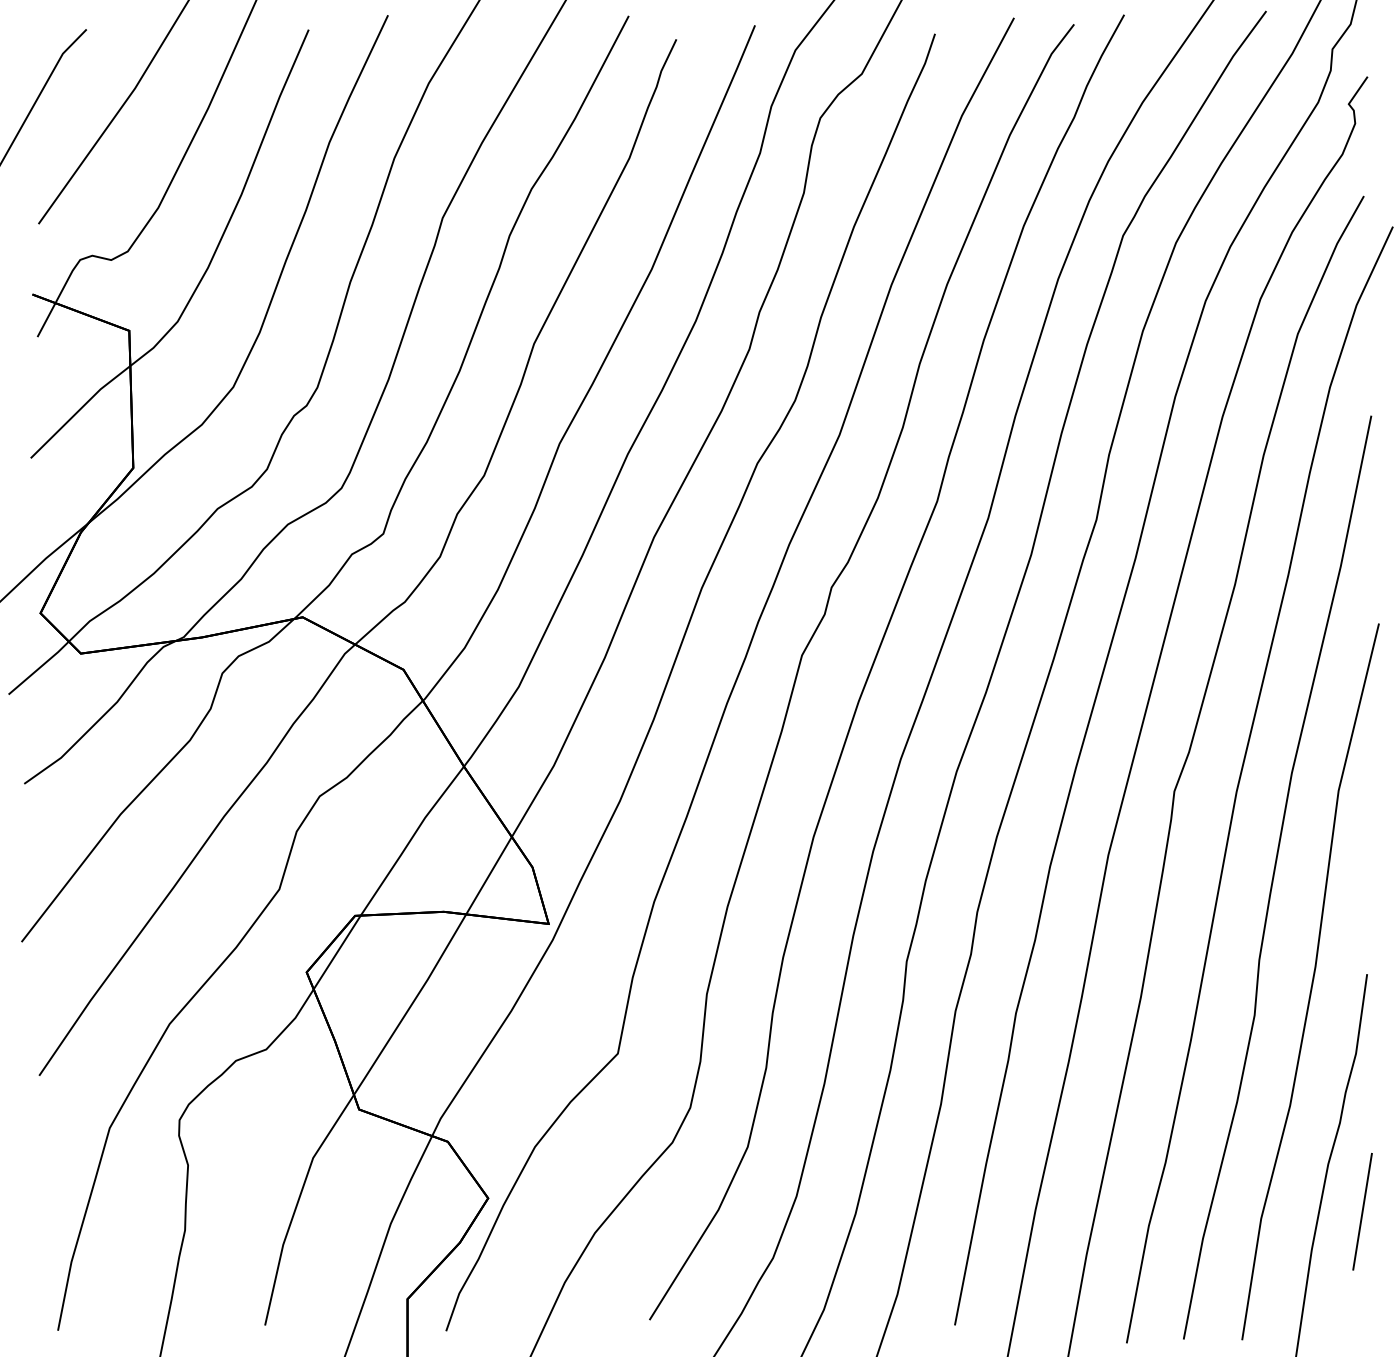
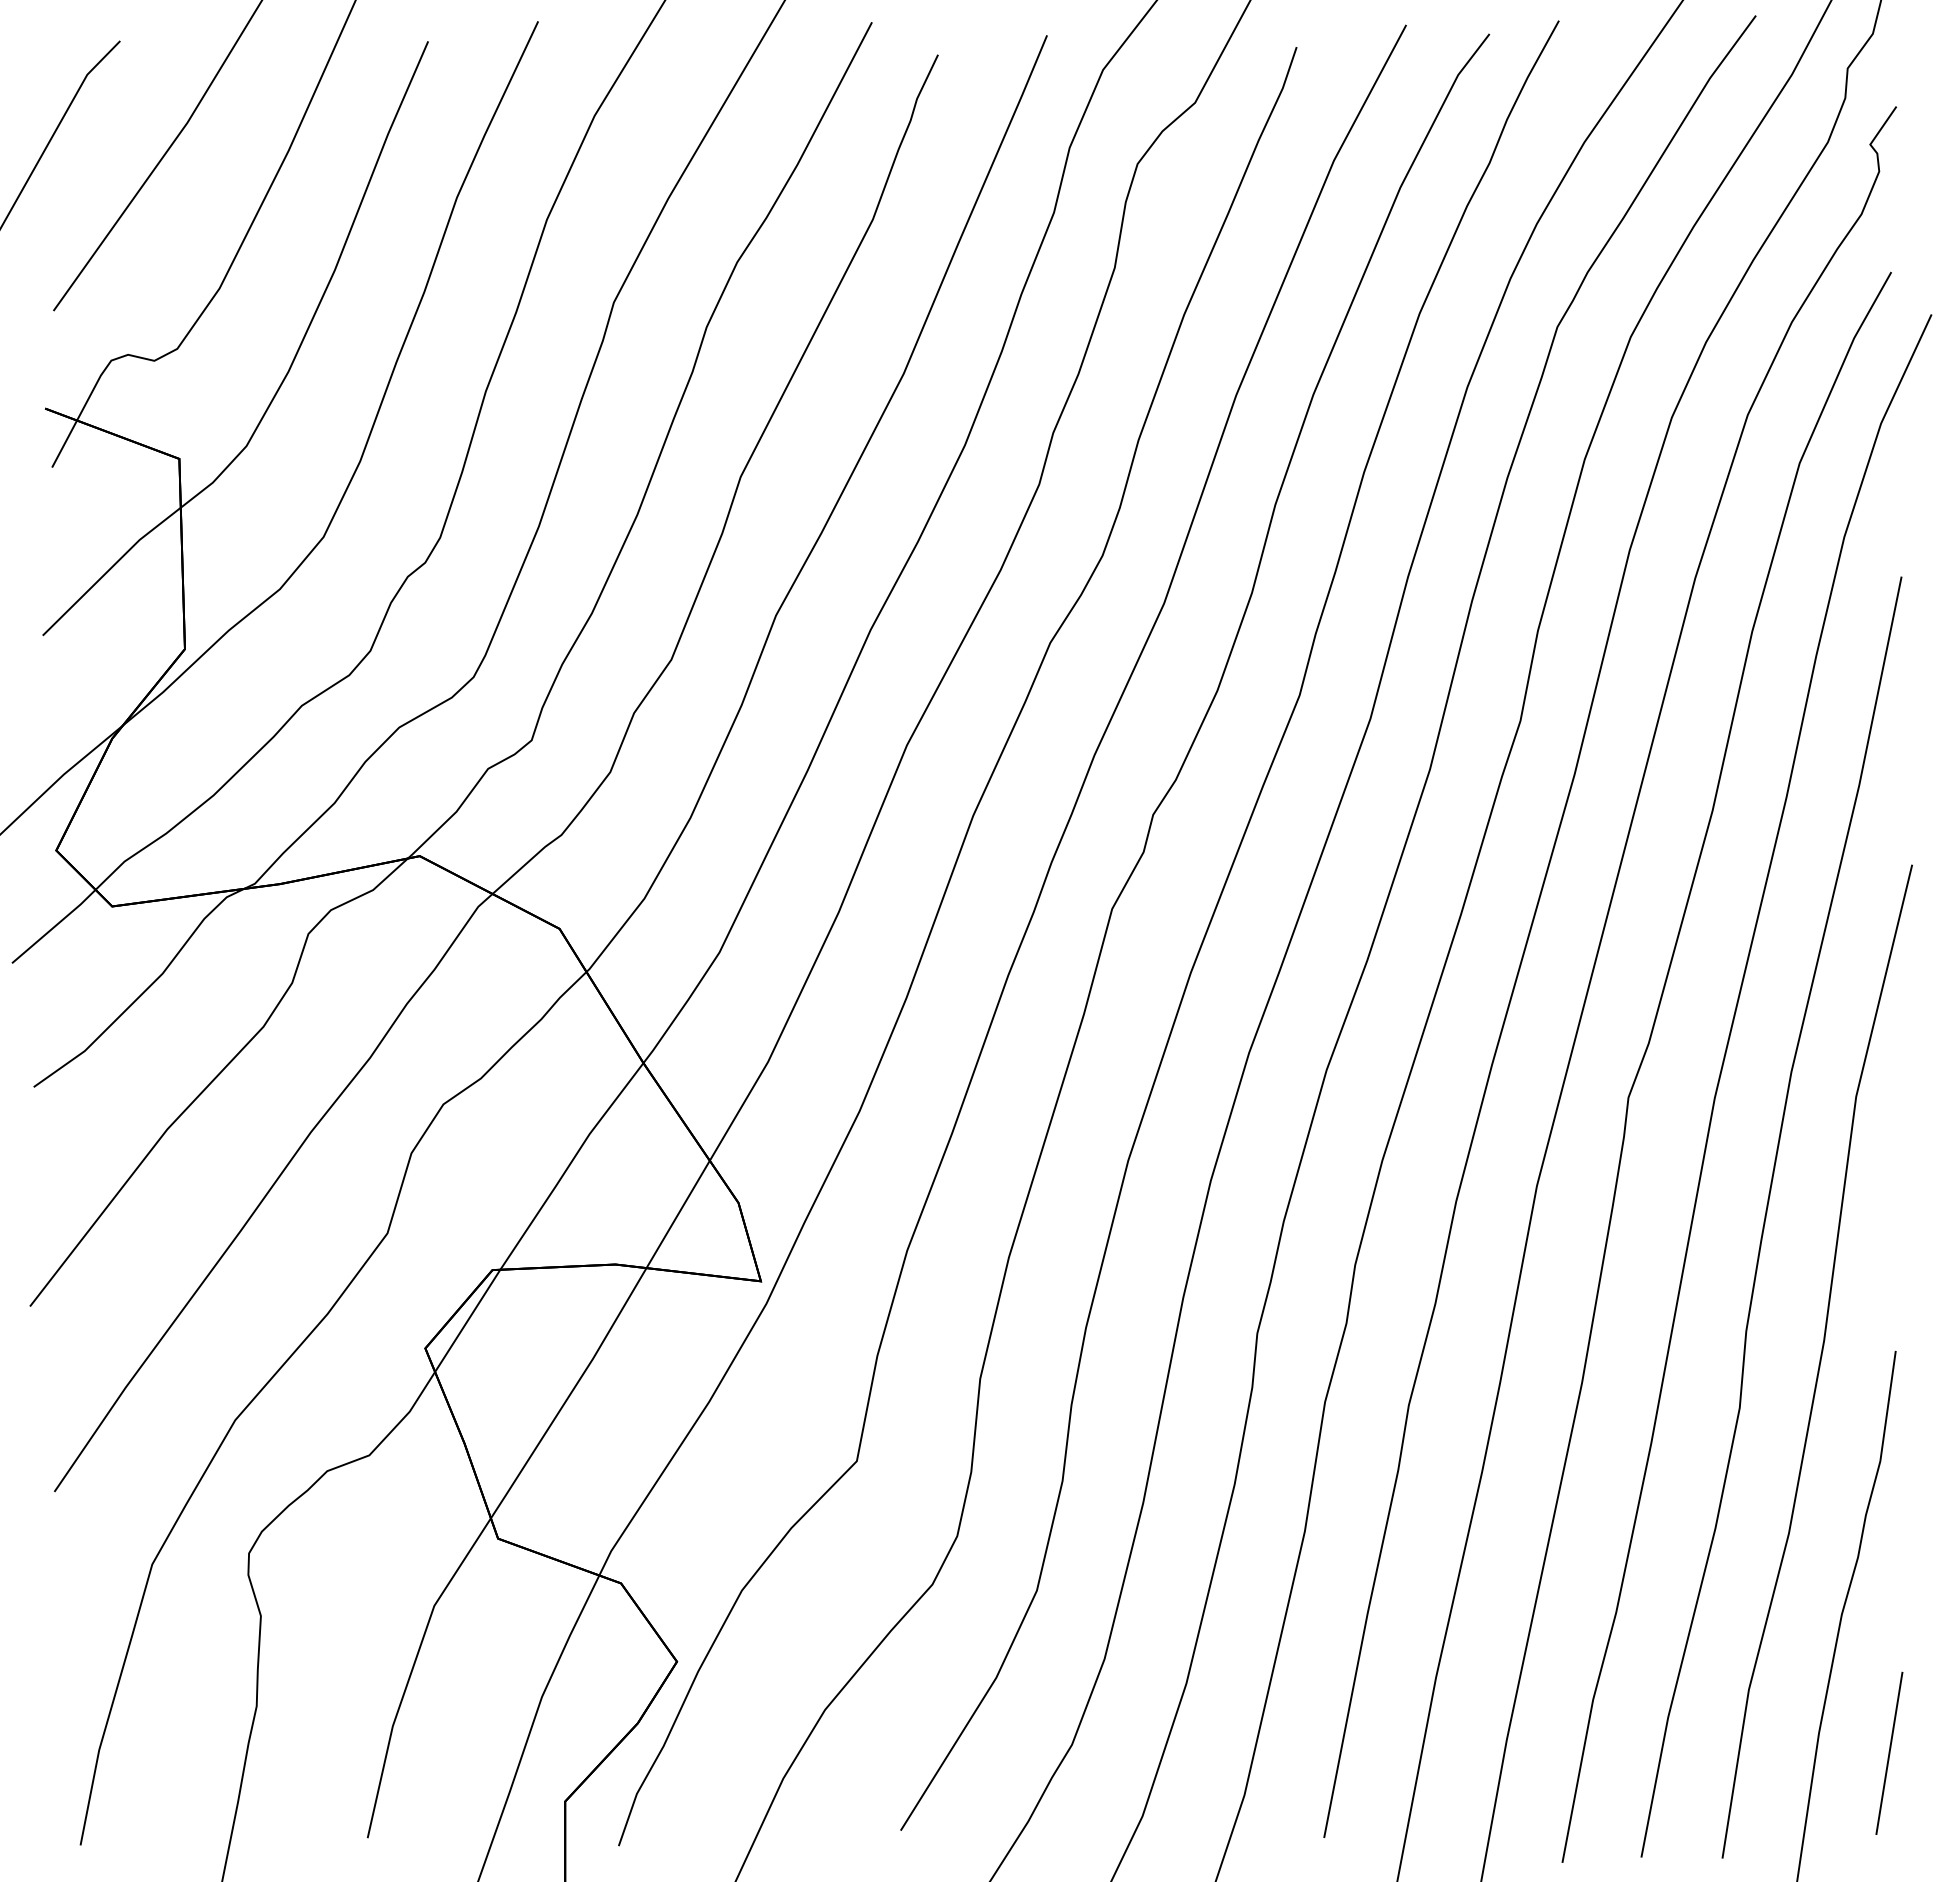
line: (1362, 1211) -> (1889, 1752), moved

